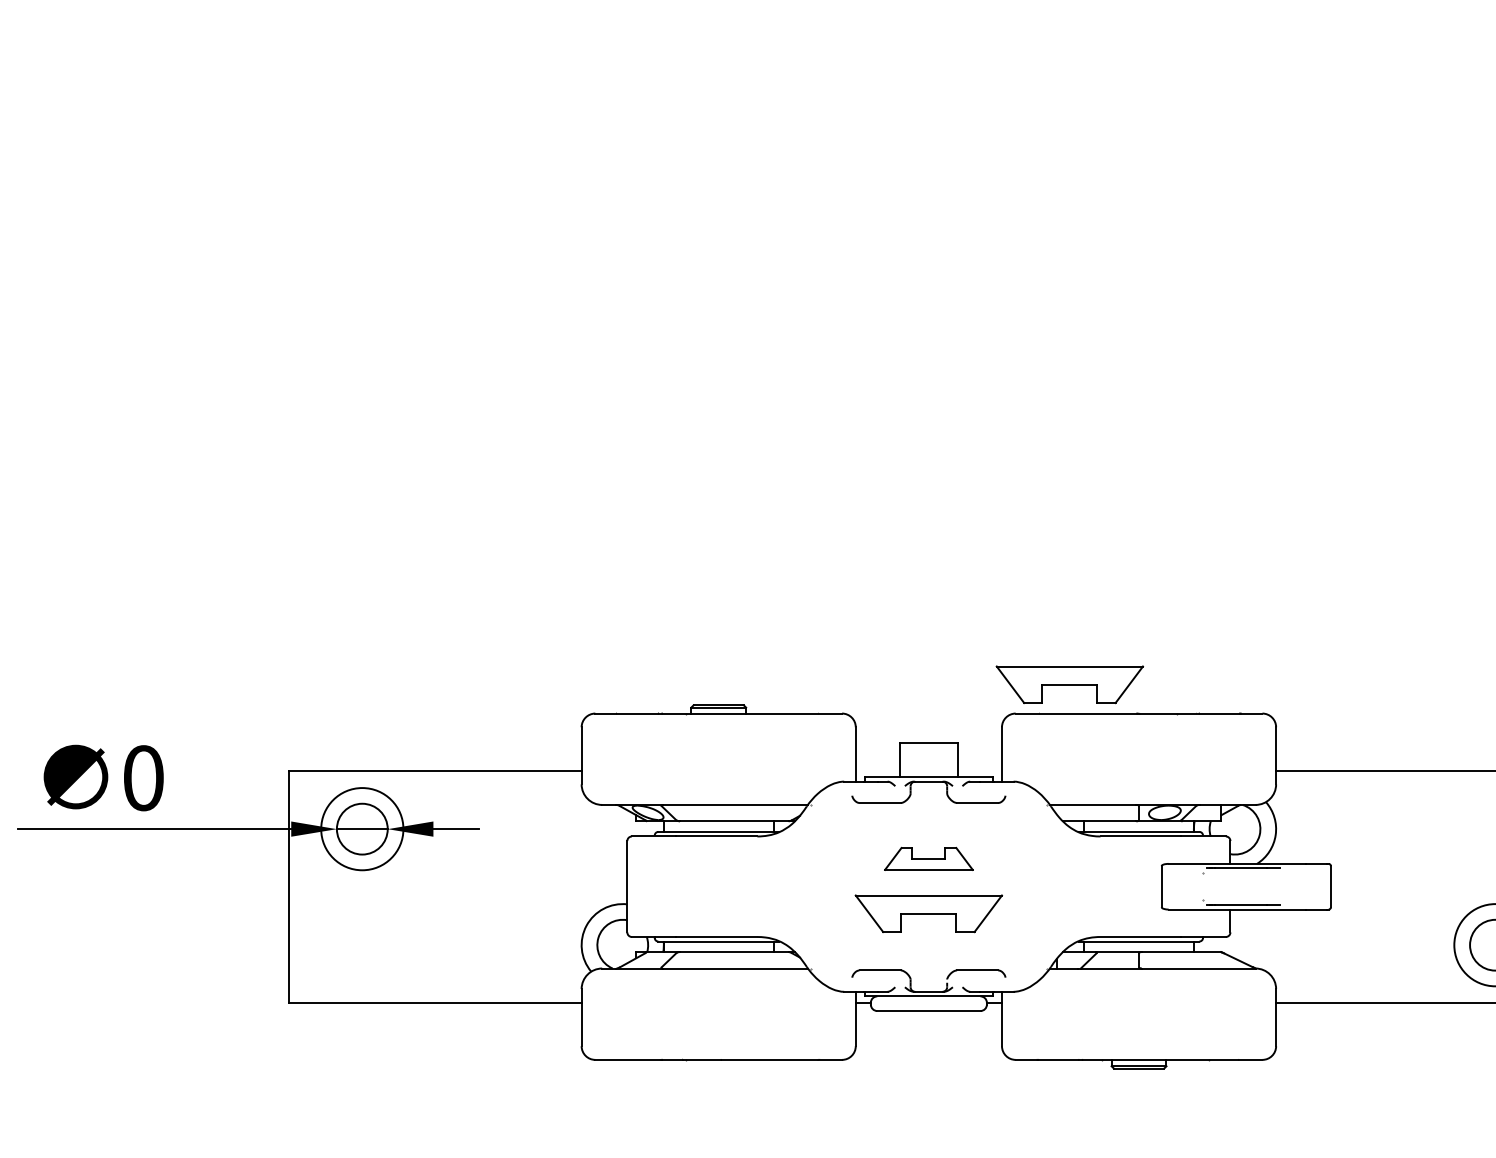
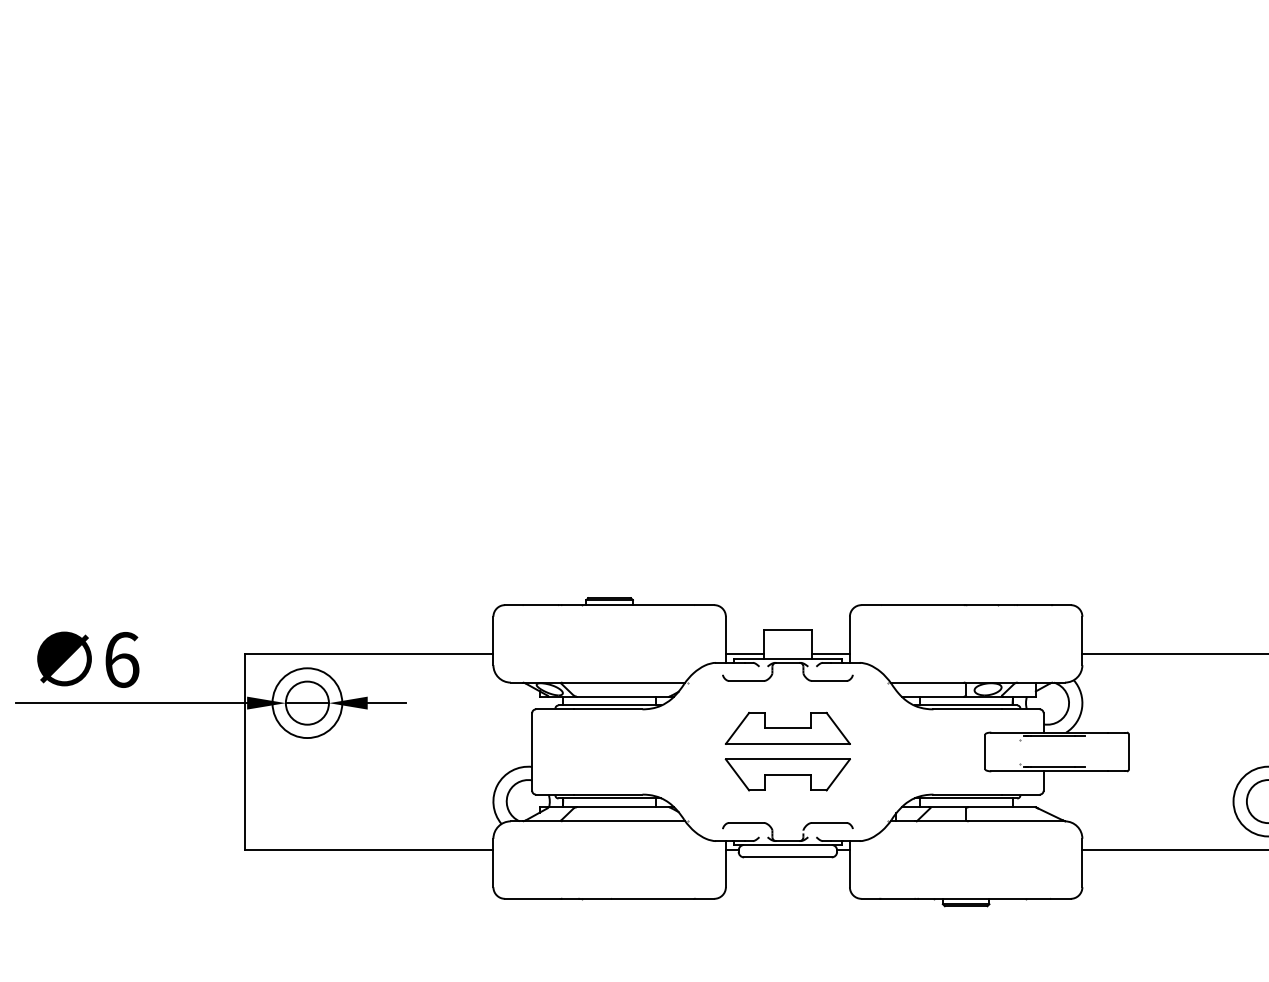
part: (1069, 684) -> (907, 580), removed
line: (877, 770) -> (744, 653), added
line: (979, 770) -> (830, 653), added
text: (144, 778) -> (122, 660), 0 -> 6
part: (928, 858) -> (787, 728), size x1.67

